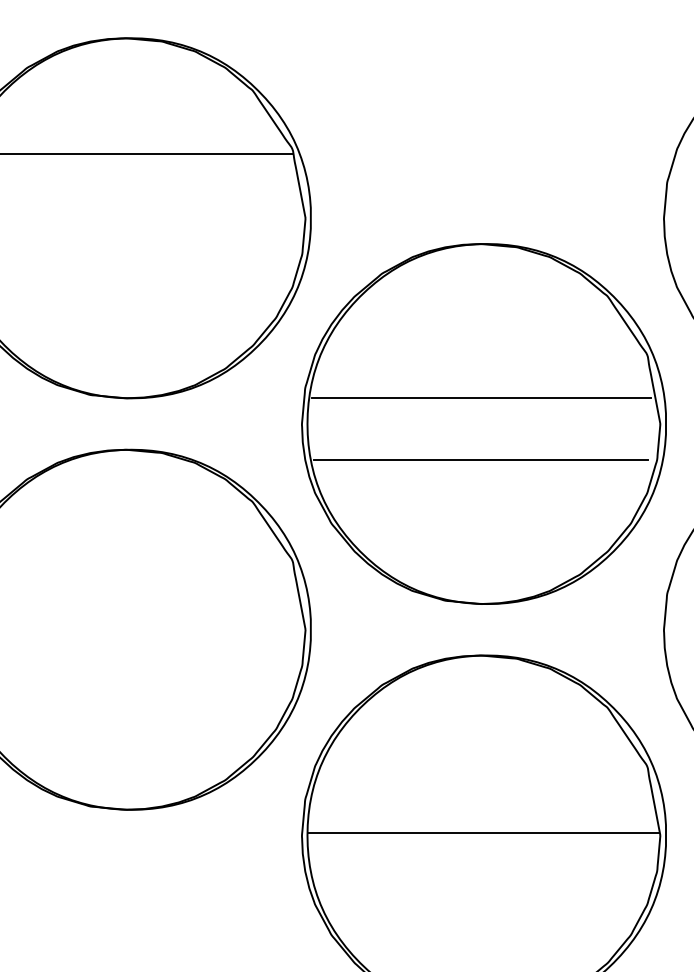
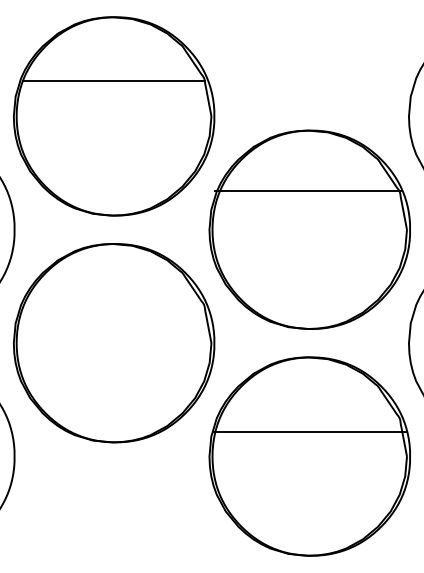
line: (481, 398) -> (308, 190), moved
line: (481, 459) -> (308, 249), removed
line: (483, 833) -> (309, 432), moved

